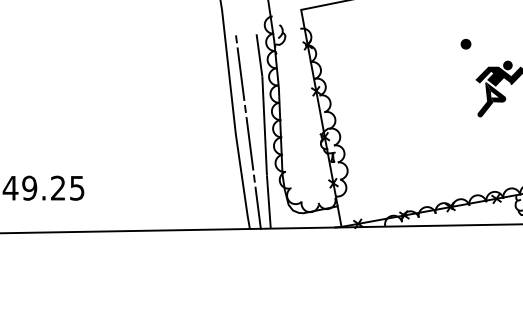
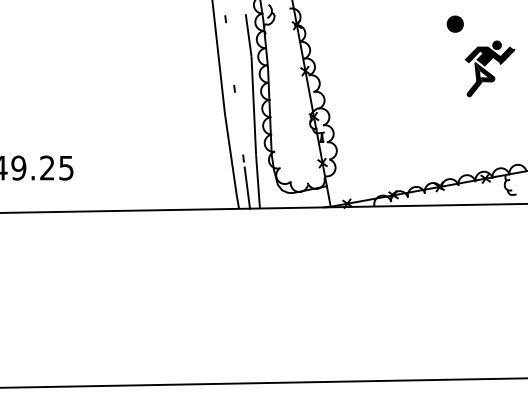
part: (465, 43) -> (454, 23), size x1.6
line: (240, 73) -> (229, 53), removed
line: (249, 143) -> (238, 123), removed

